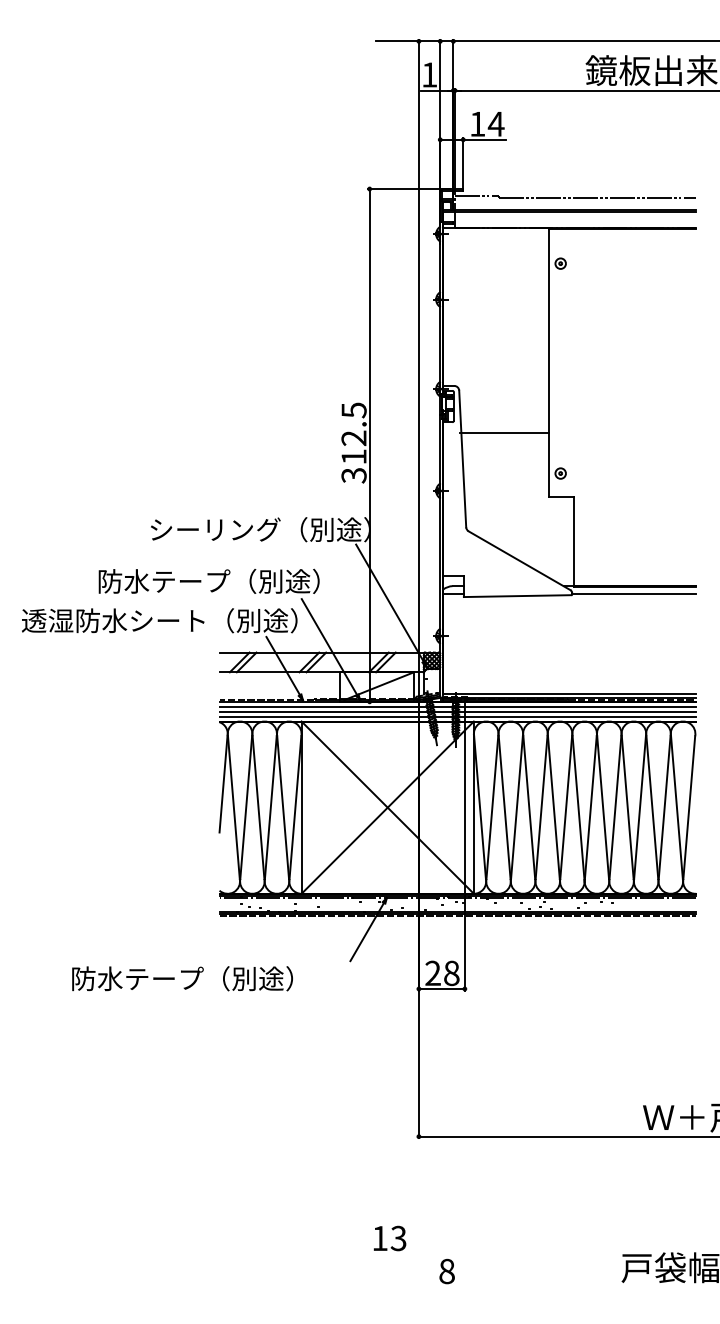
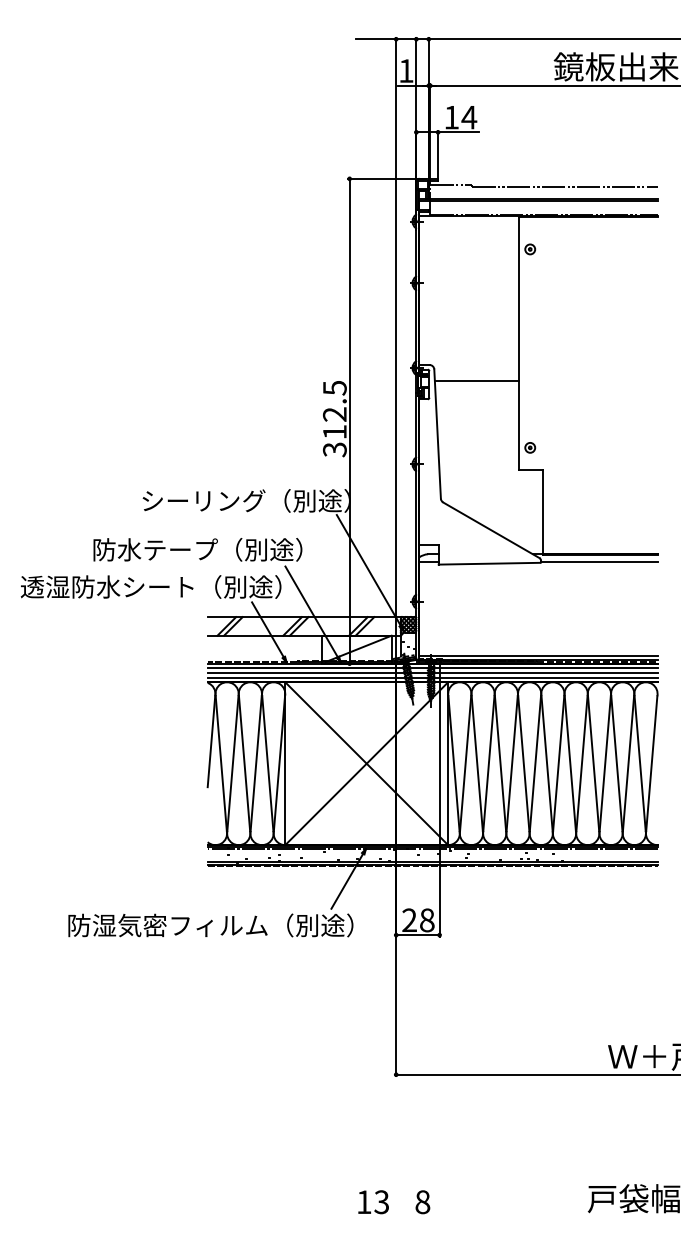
line: (504, 433) -> (477, 381), moved
text: (235, 978) -> (222, 925), 防水テープ（別途） -> 防湿気密フィルム（別途）
text: (389, 1238) -> (373, 1202), moved

